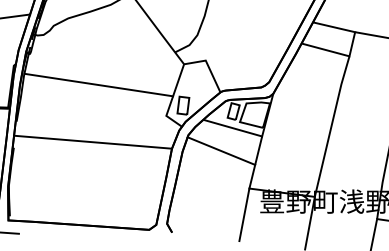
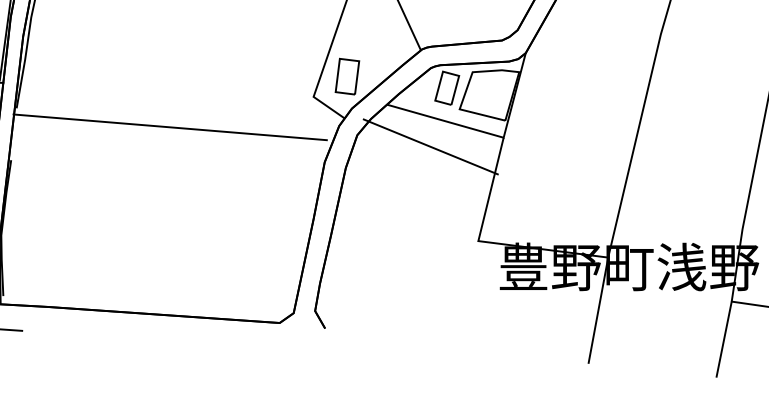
line: (98, 84) -> (179, 34), removed
line: (93, 141) -> (171, 125), moved
line: (221, 150) -> (430, 145), moved
line: (244, 214) -> (468, 292), removed

